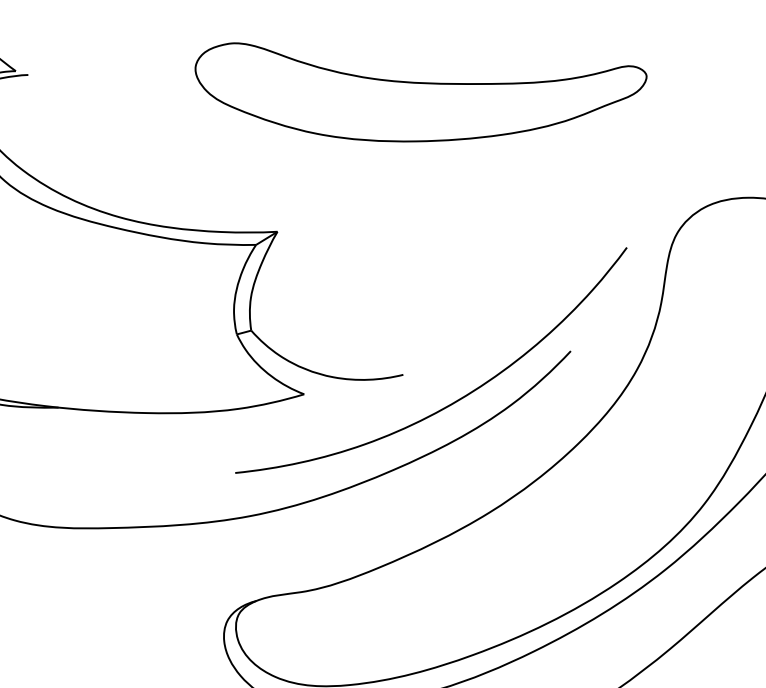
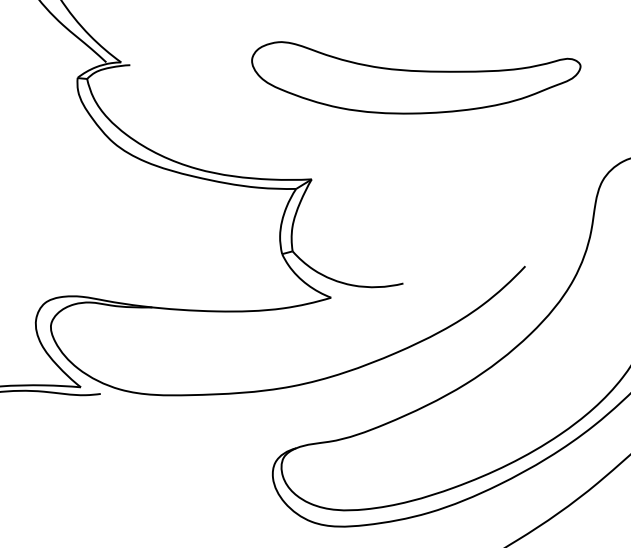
curve: (454, 400) -> (440, 302), removed

